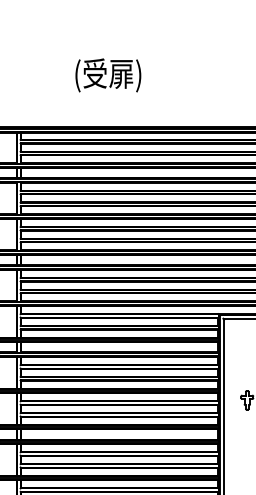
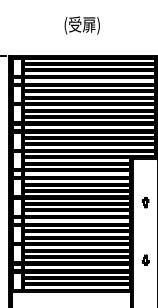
text: (106, 75) -> (81, 25), moved

